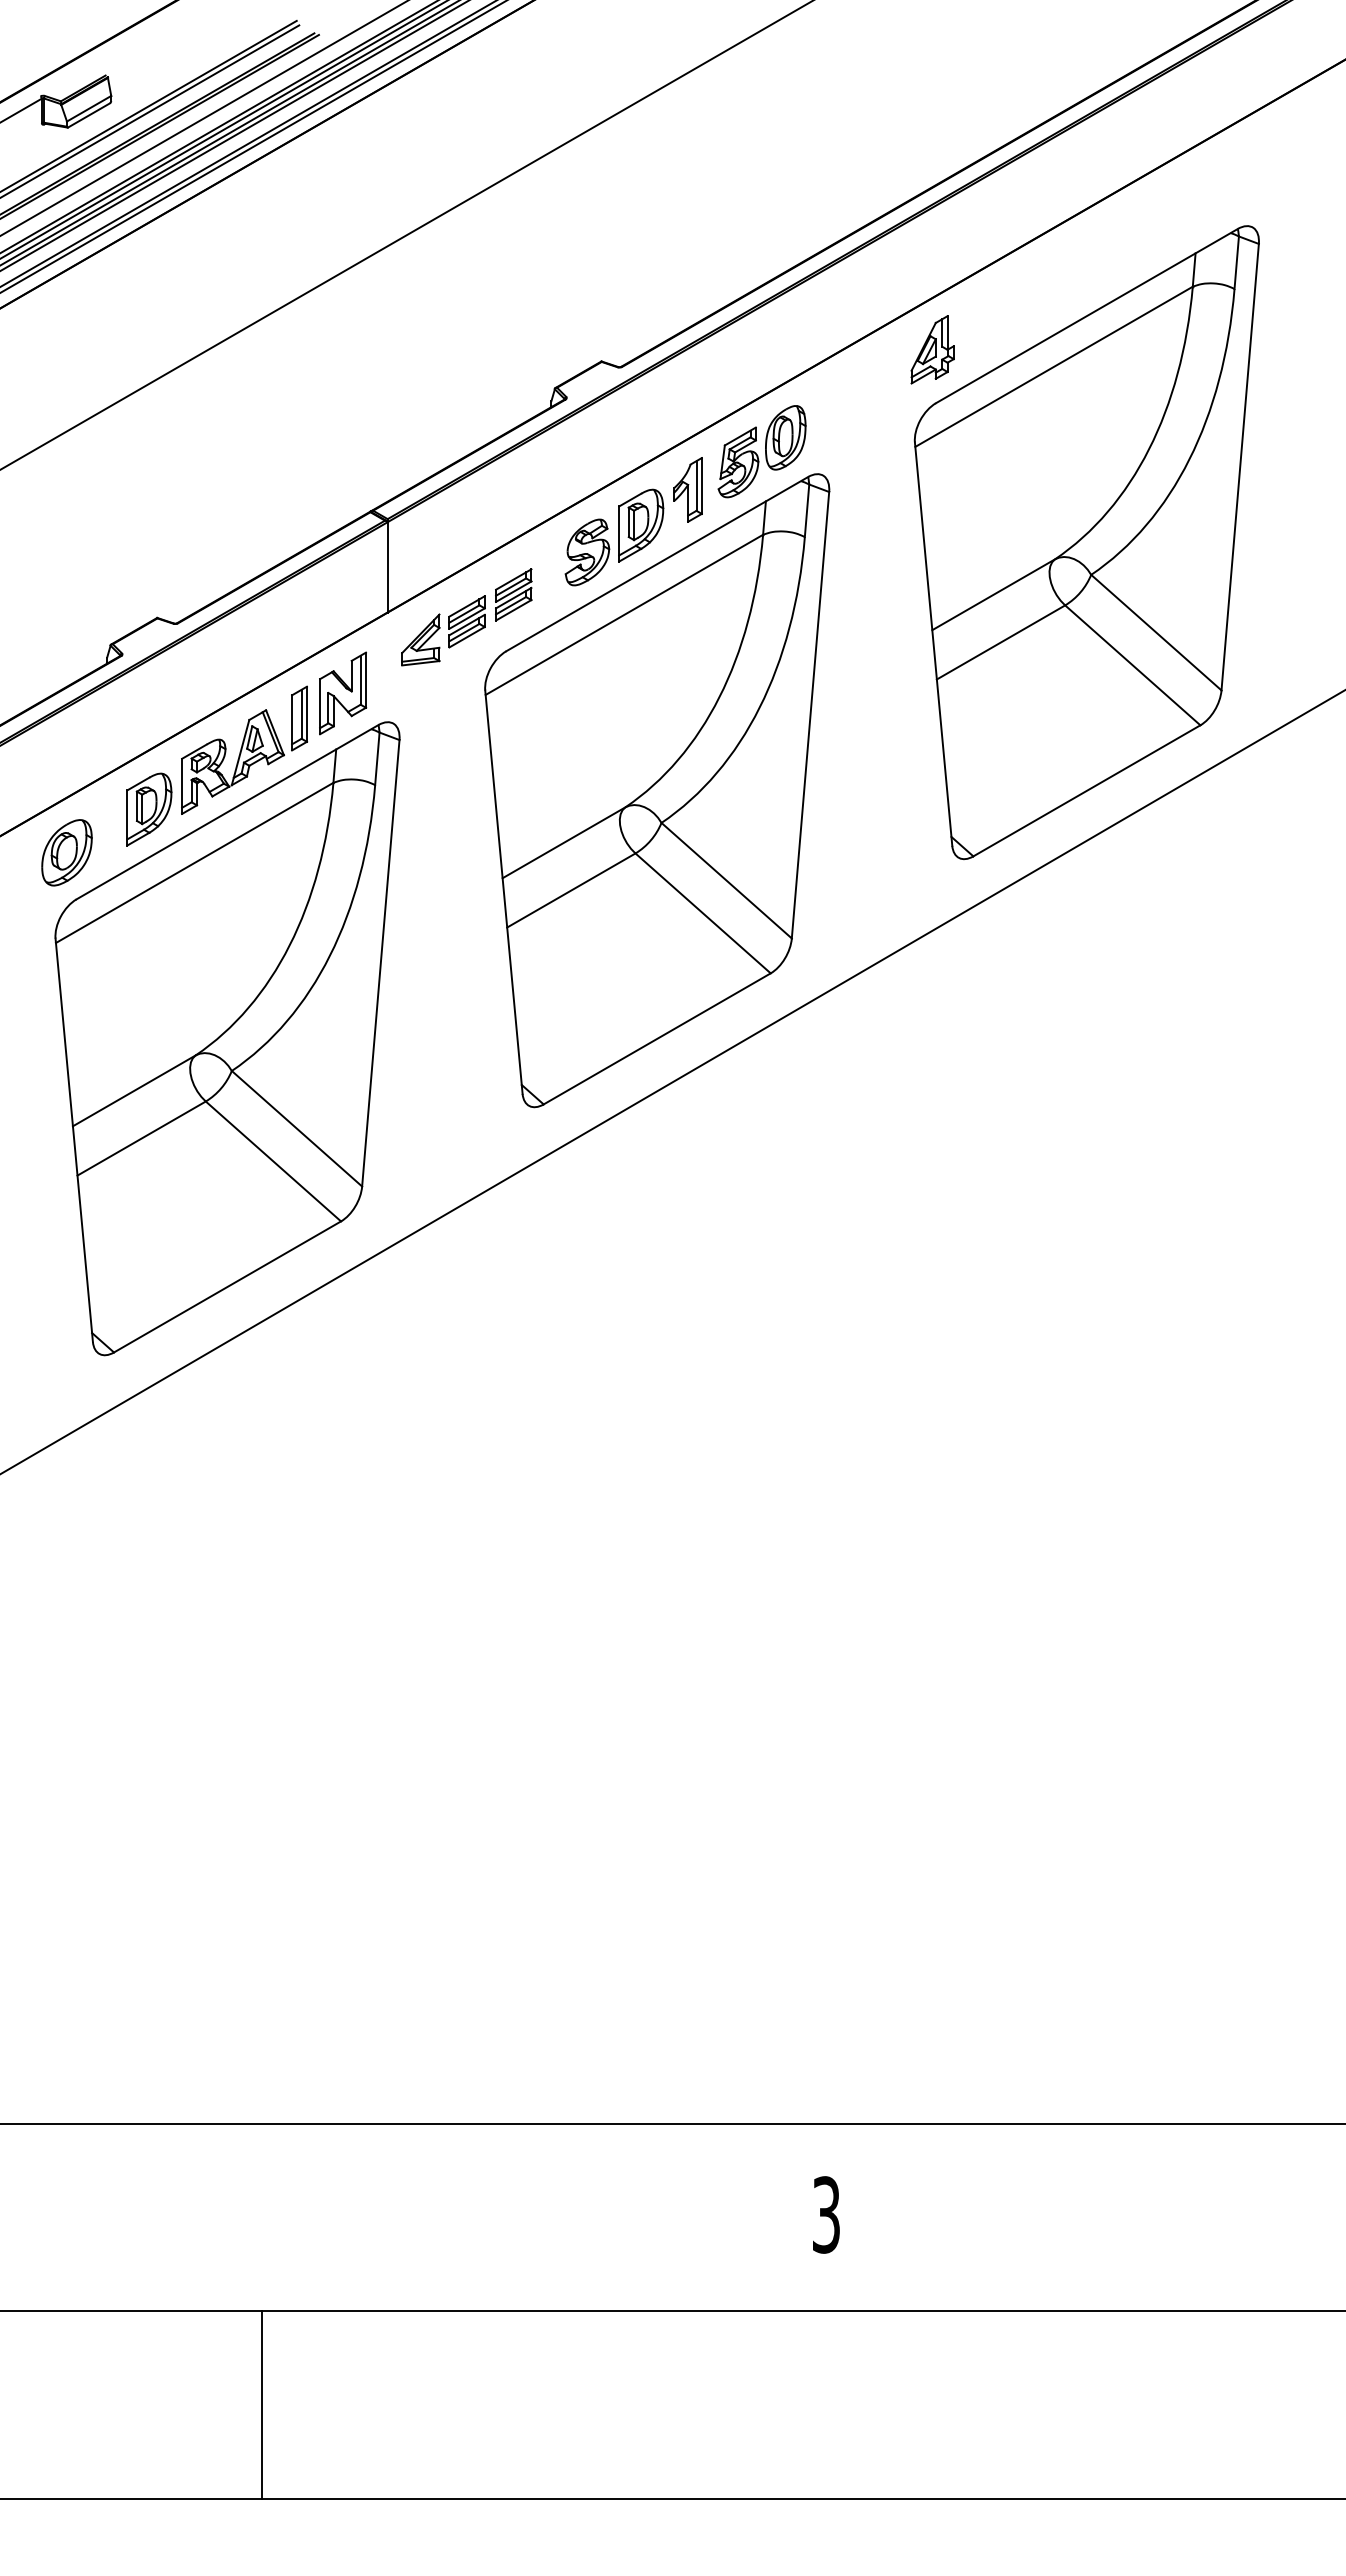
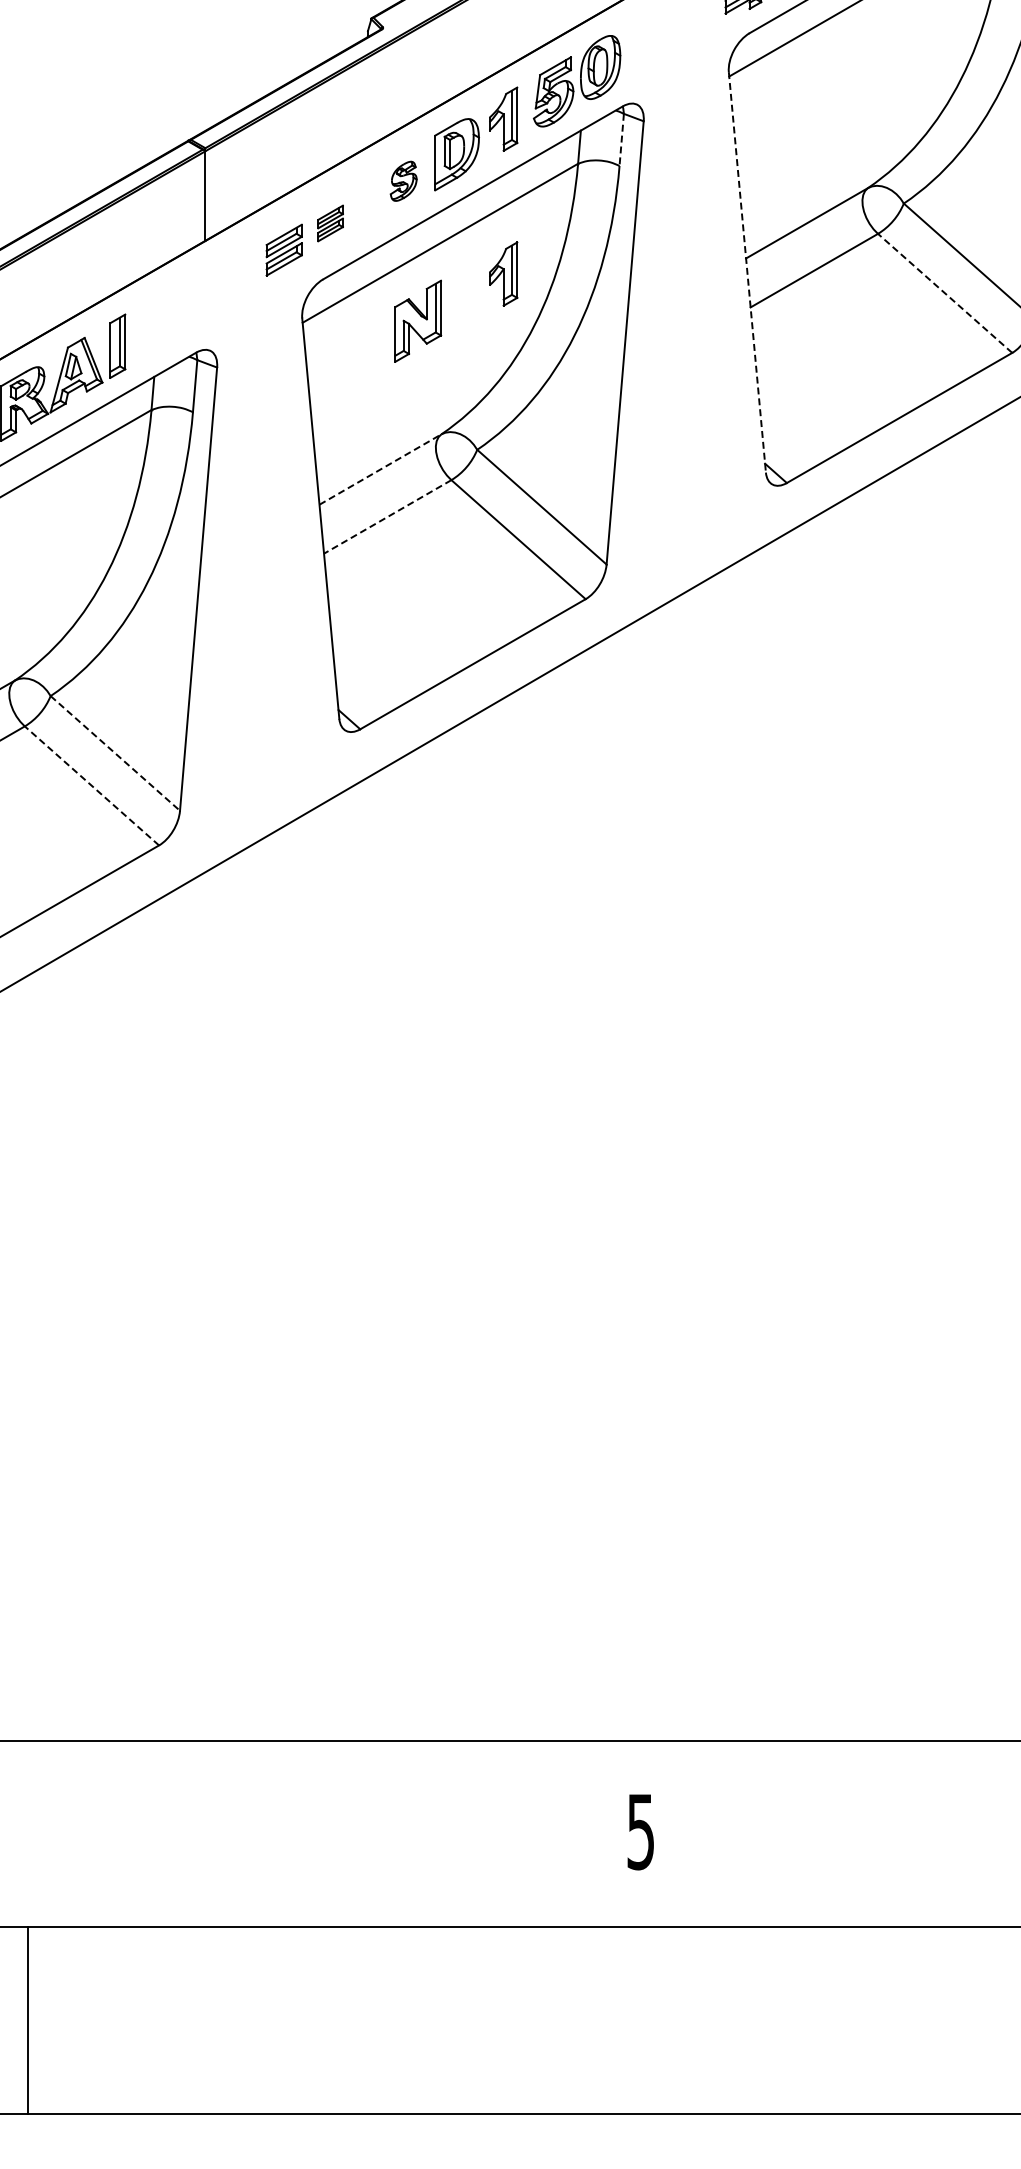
line: (807, 511) -> (622, 140), solid -> dashed
part: (587, 552) -> (403, 181), size x0.6
part: (513, 594) -> (330, 223), size x0.7
part: (420, 639) -> (237, 267), removed
line: (933, 644) -> (747, 272), solid -> dashed
part: (687, 645) -> (503, 273), added
line: (1132, 665) -> (944, 293), solid -> dashed
part: (343, 693) -> (418, 321), moved
line: (563, 842) -> (379, 469), solid -> dashed
line: (570, 890) -> (386, 516), solid -> dashed
line: (297, 1129) -> (115, 754), solid -> dashed
line: (273, 1161) -> (92, 785), solid -> dashed
text: (826, 2214) -> (641, 1831), 3 -> 5
line: (262, 2404) -> (28, 2020), moved

